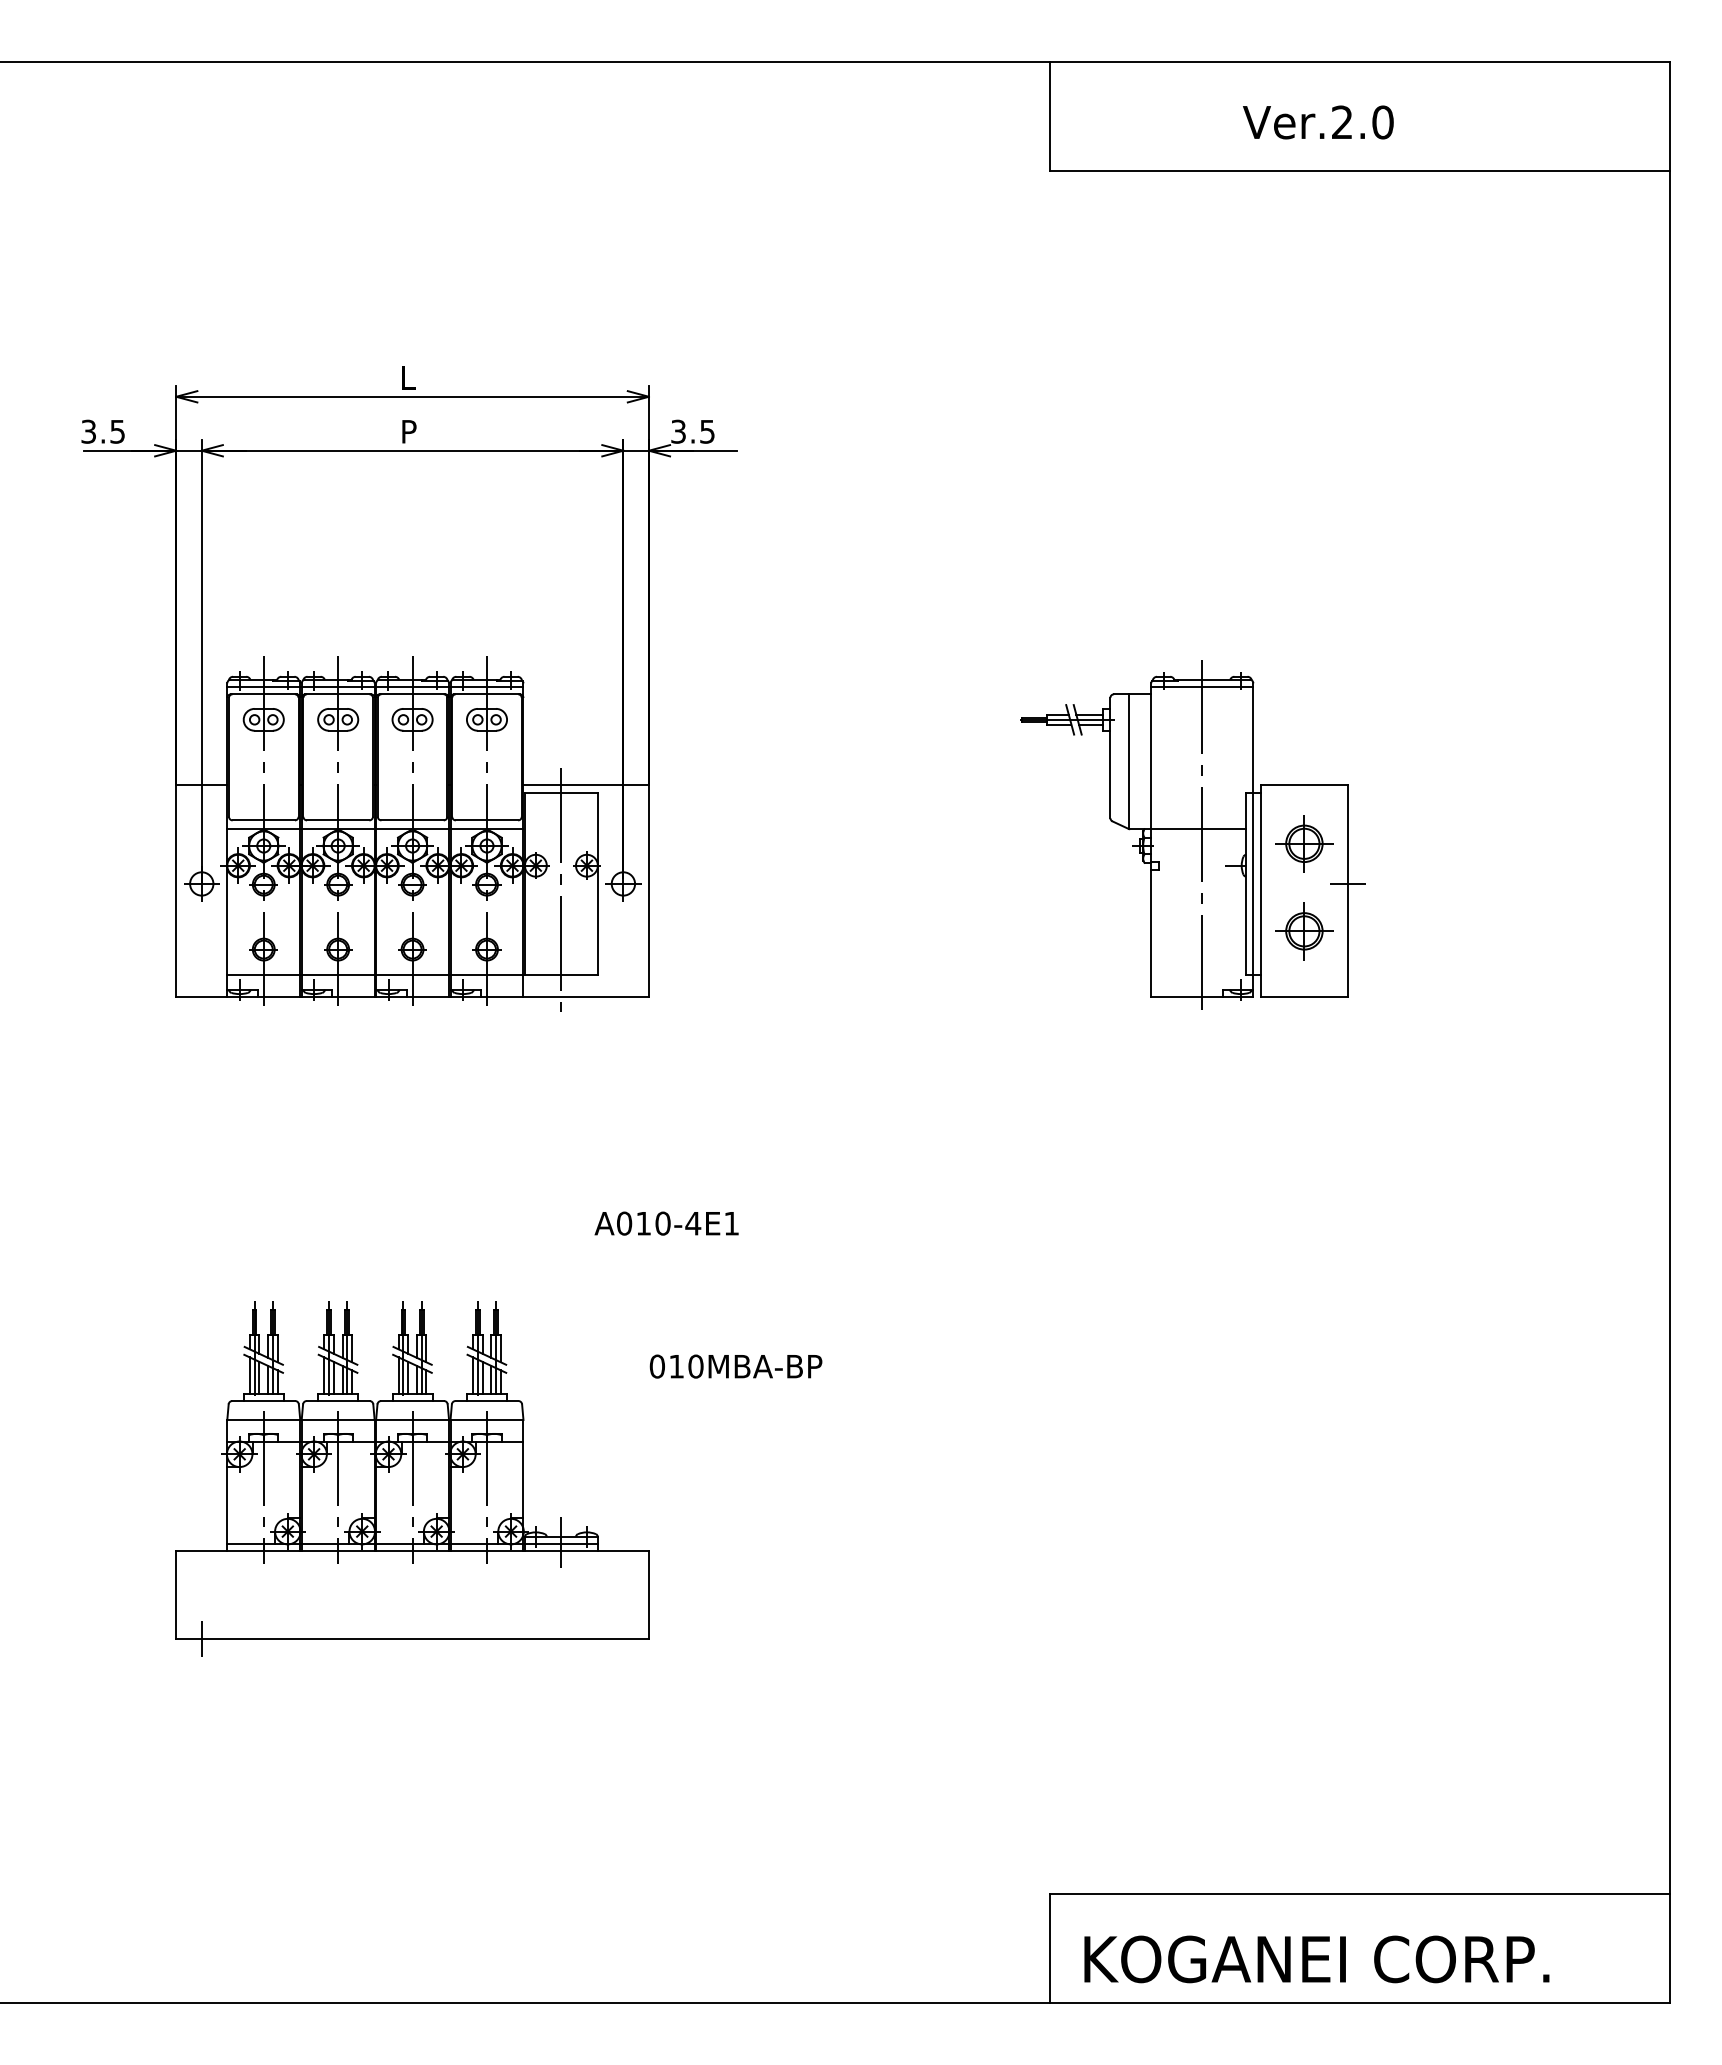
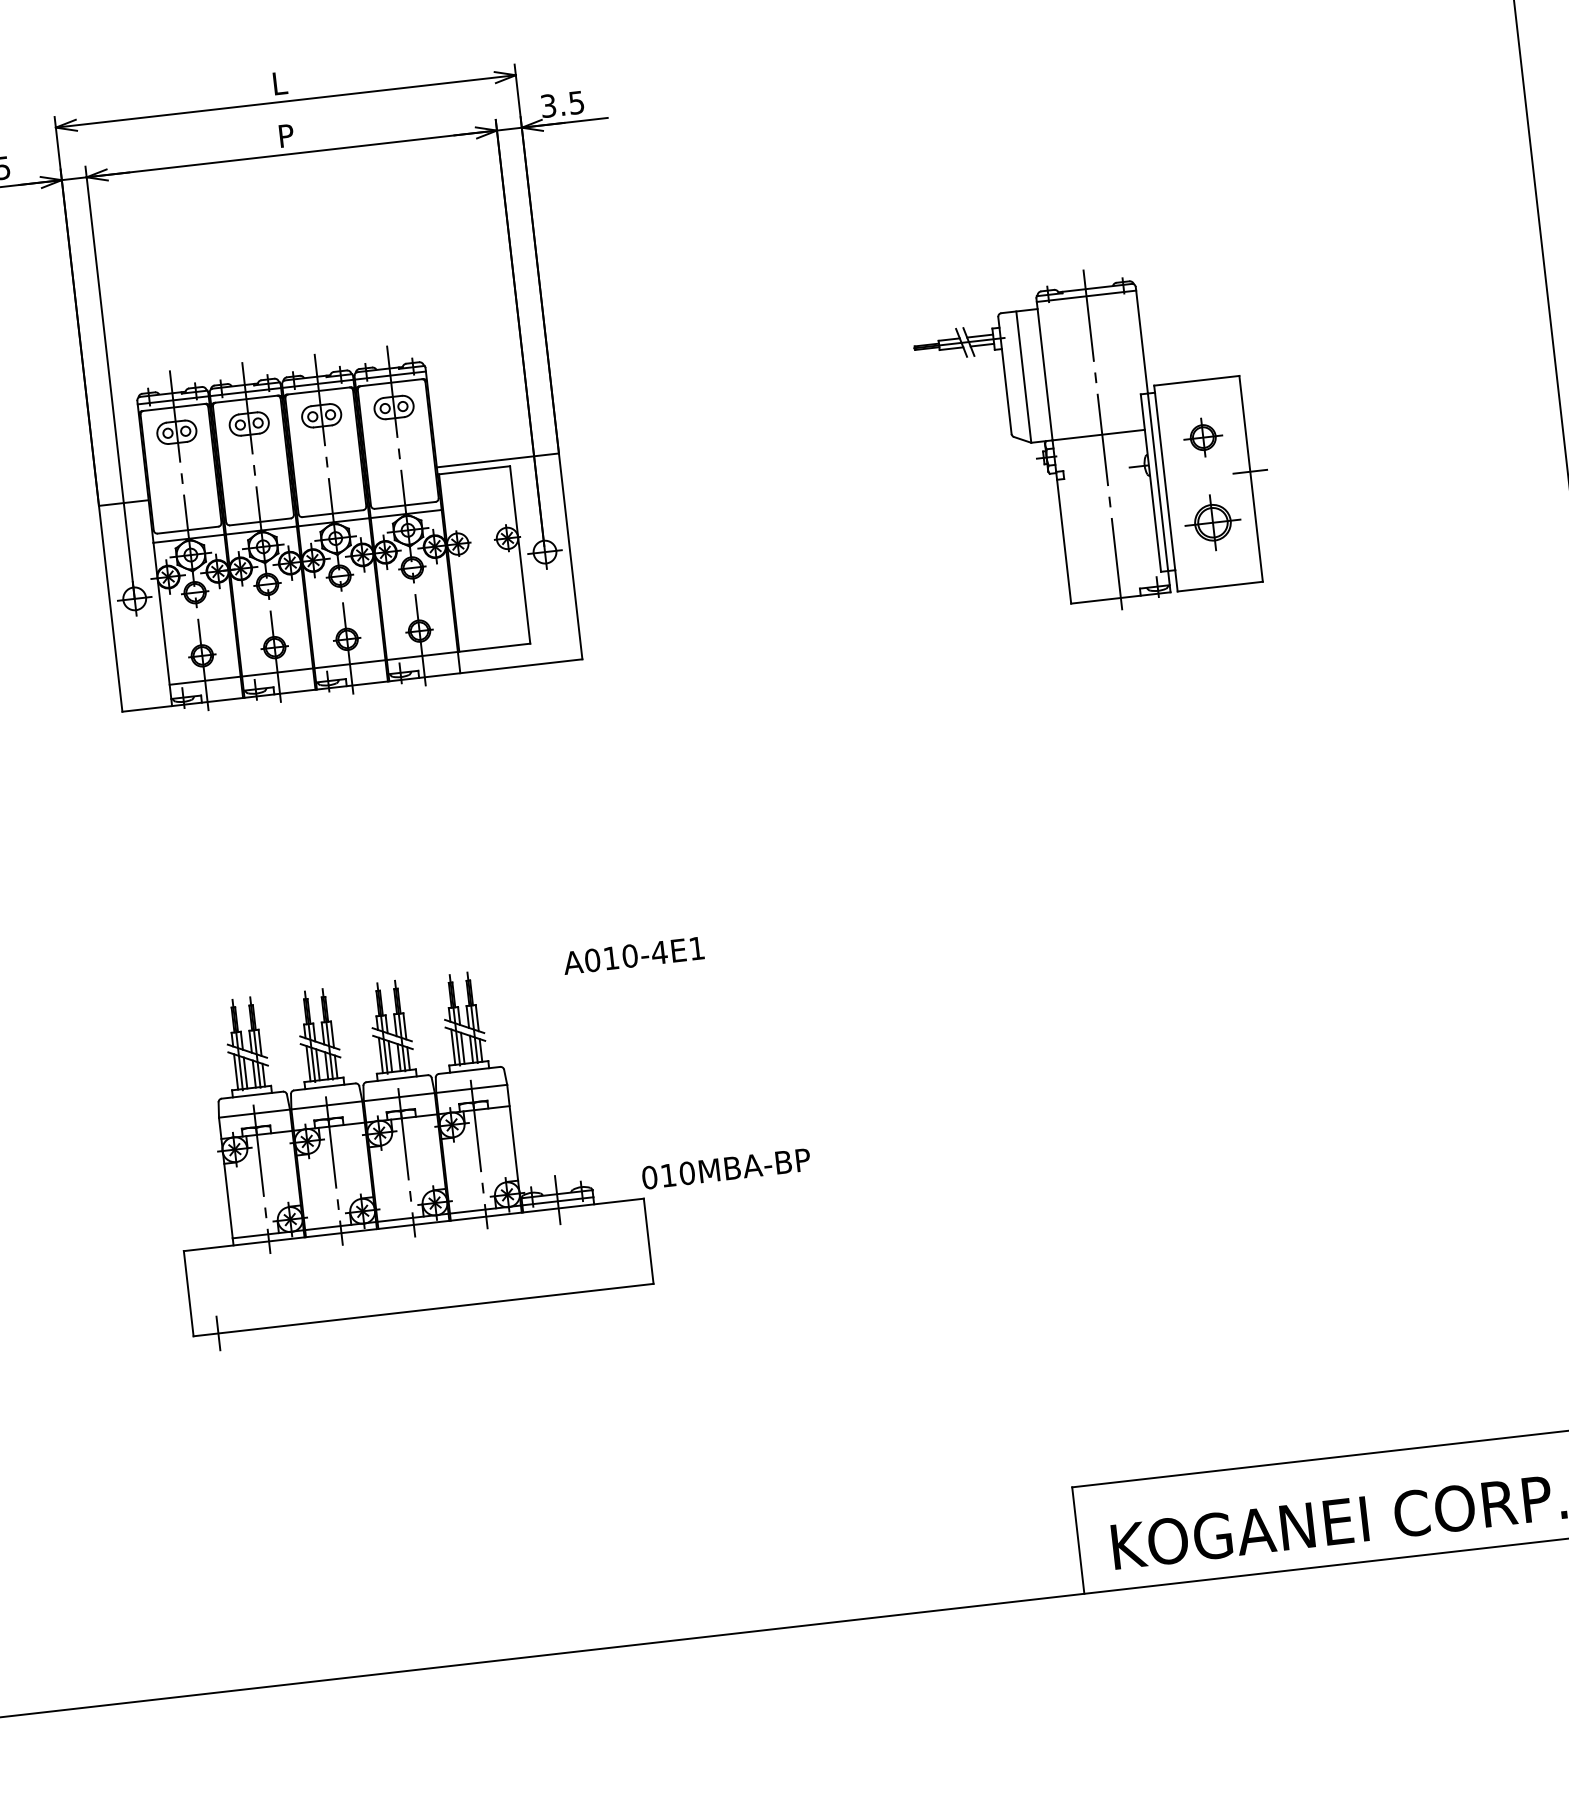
part: (1304, 843) -> (1203, 437), size x0.7
line: (561, 889) -> (485, 564), removed
text: (666, 1223) -> (633, 955), moved
text: (735, 1366) -> (725, 1168), moved

